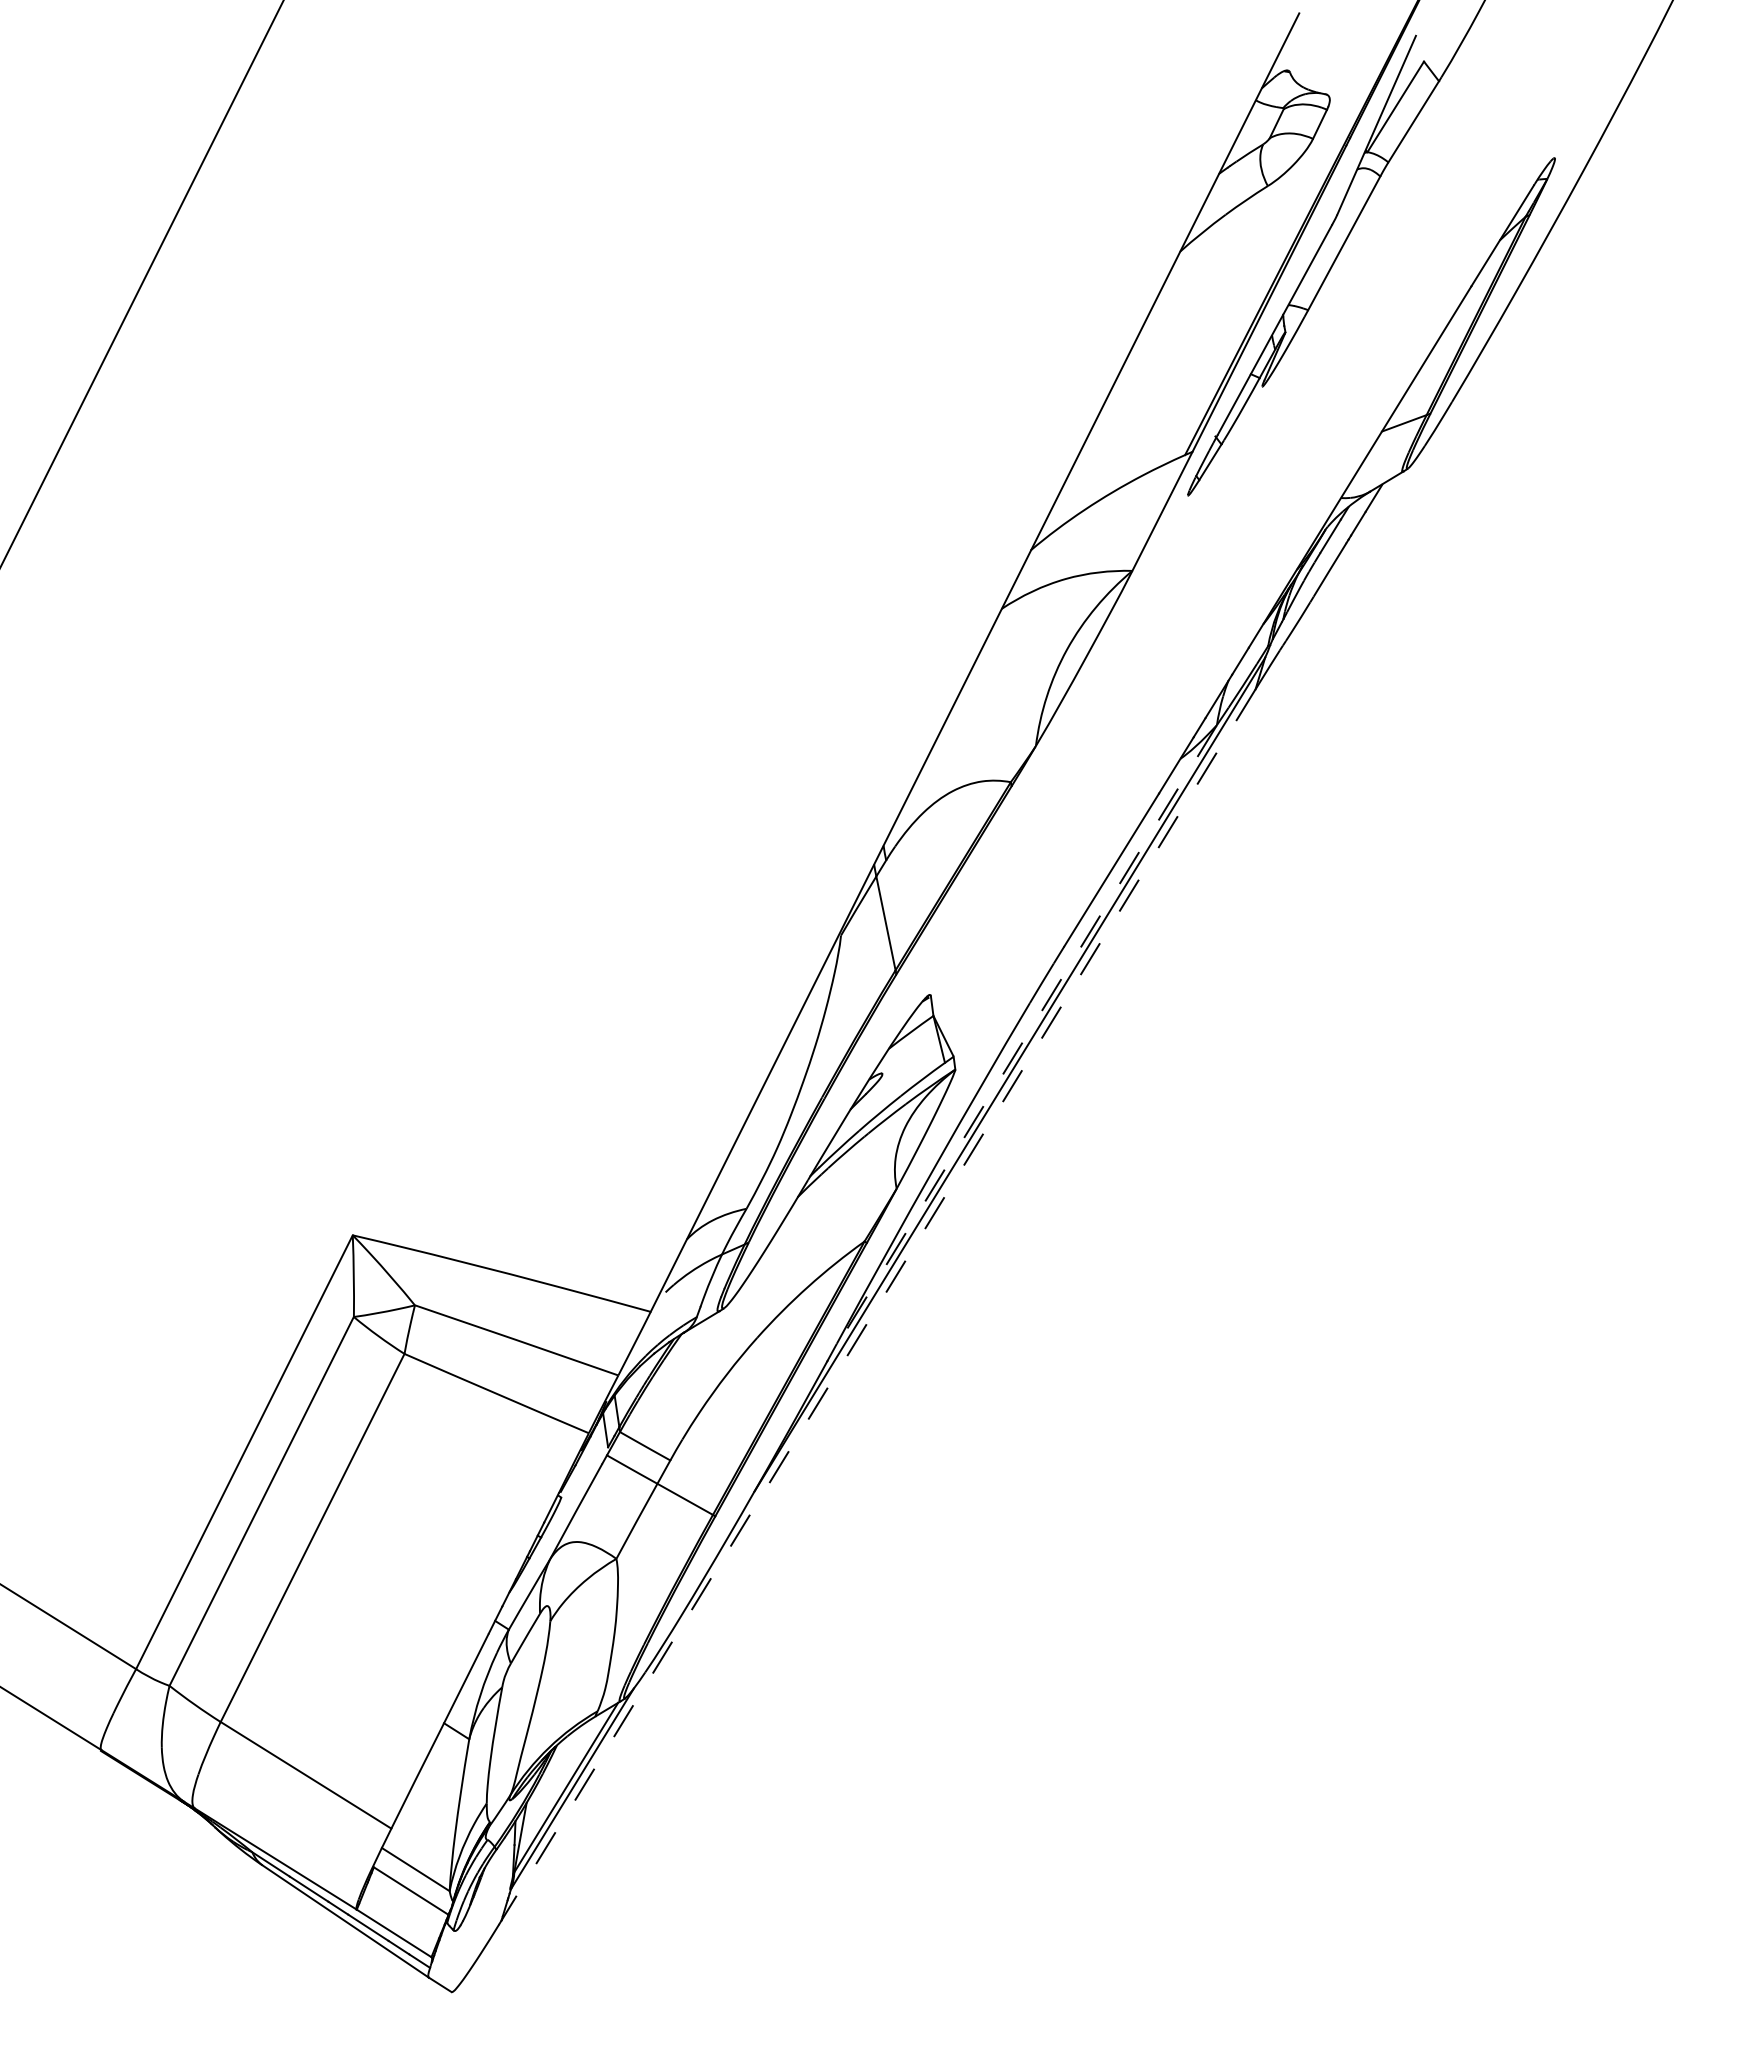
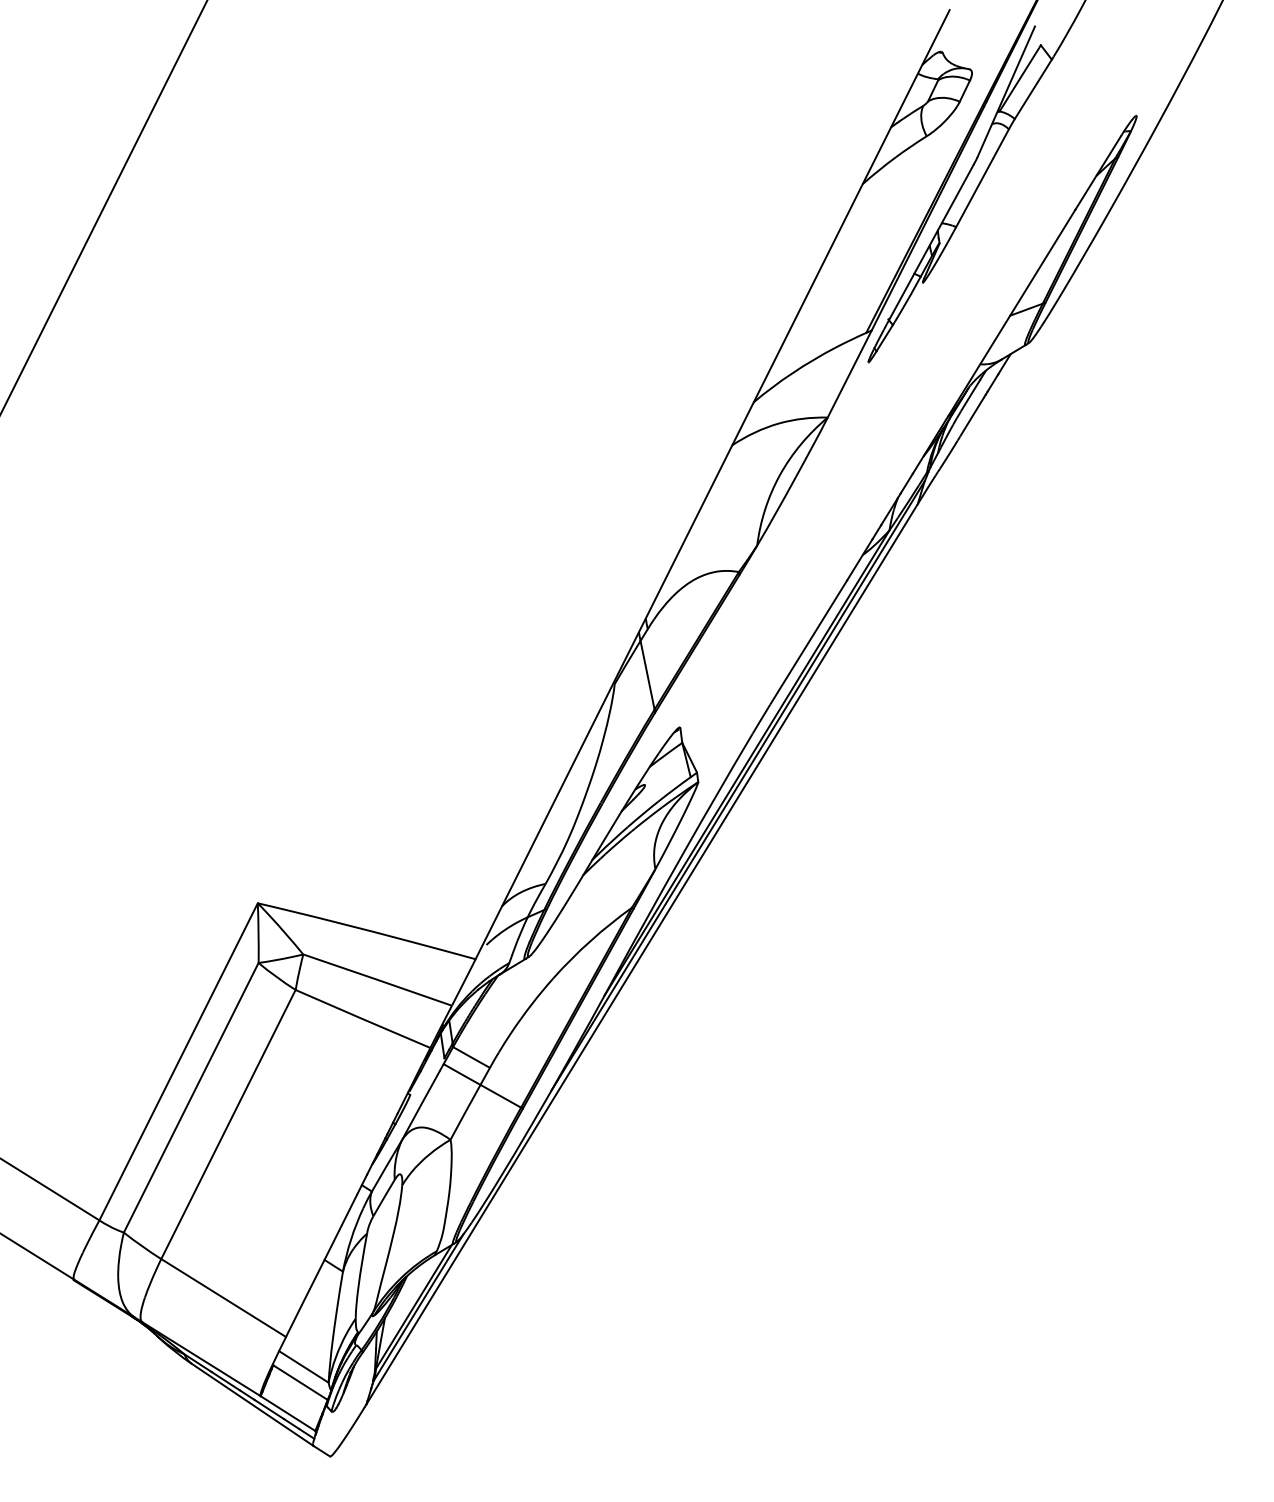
line: (1021, 1044) -> (746, 763), dashed -> solid
line: (878, 1304) -> (642, 953), dashed -> solid

